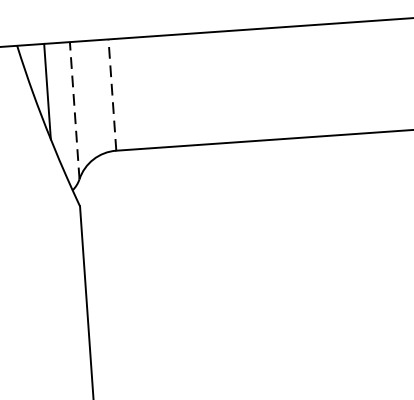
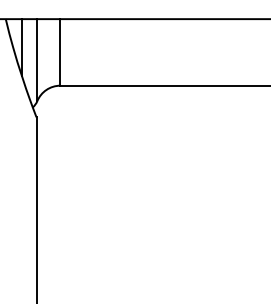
line: (112, 93) -> (60, 51), dashed -> solid
line: (74, 109) -> (37, 59), dashed -> solid

